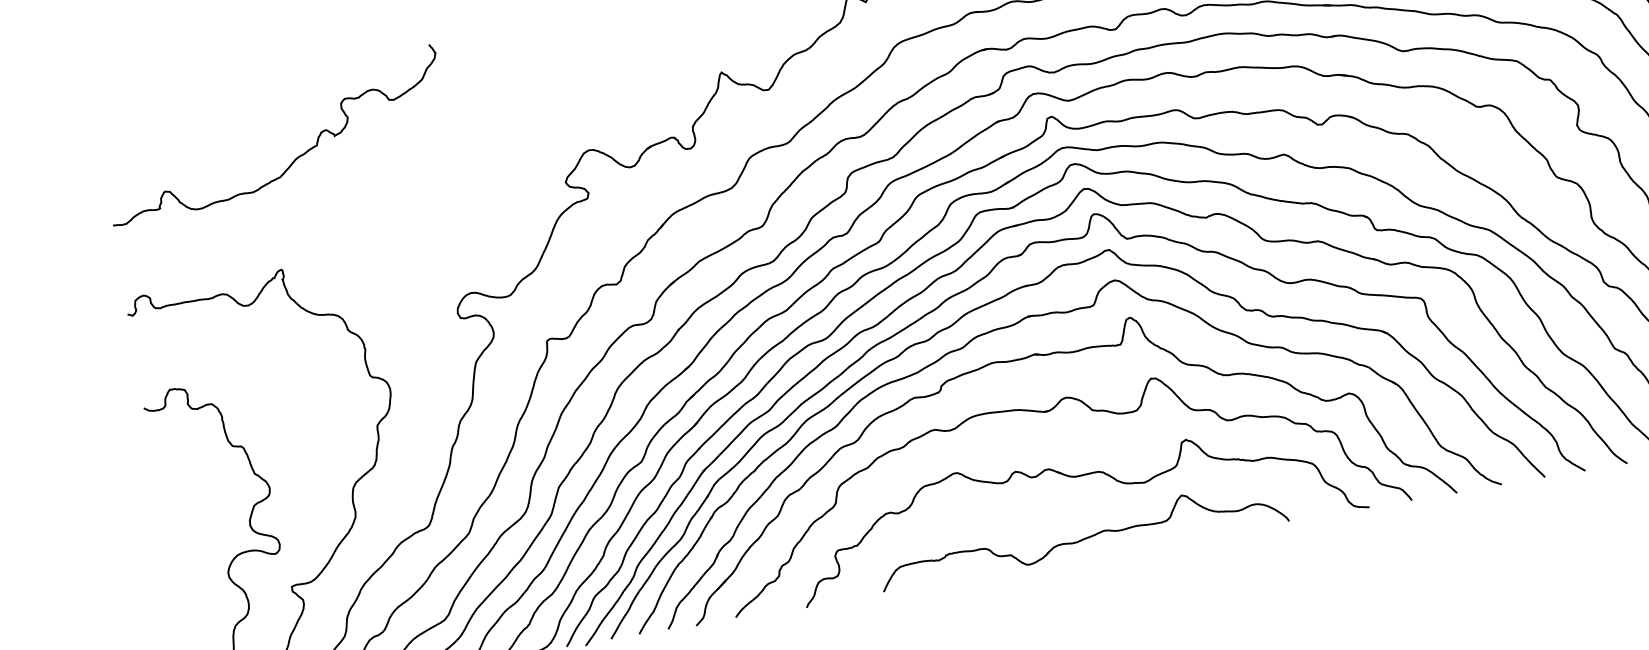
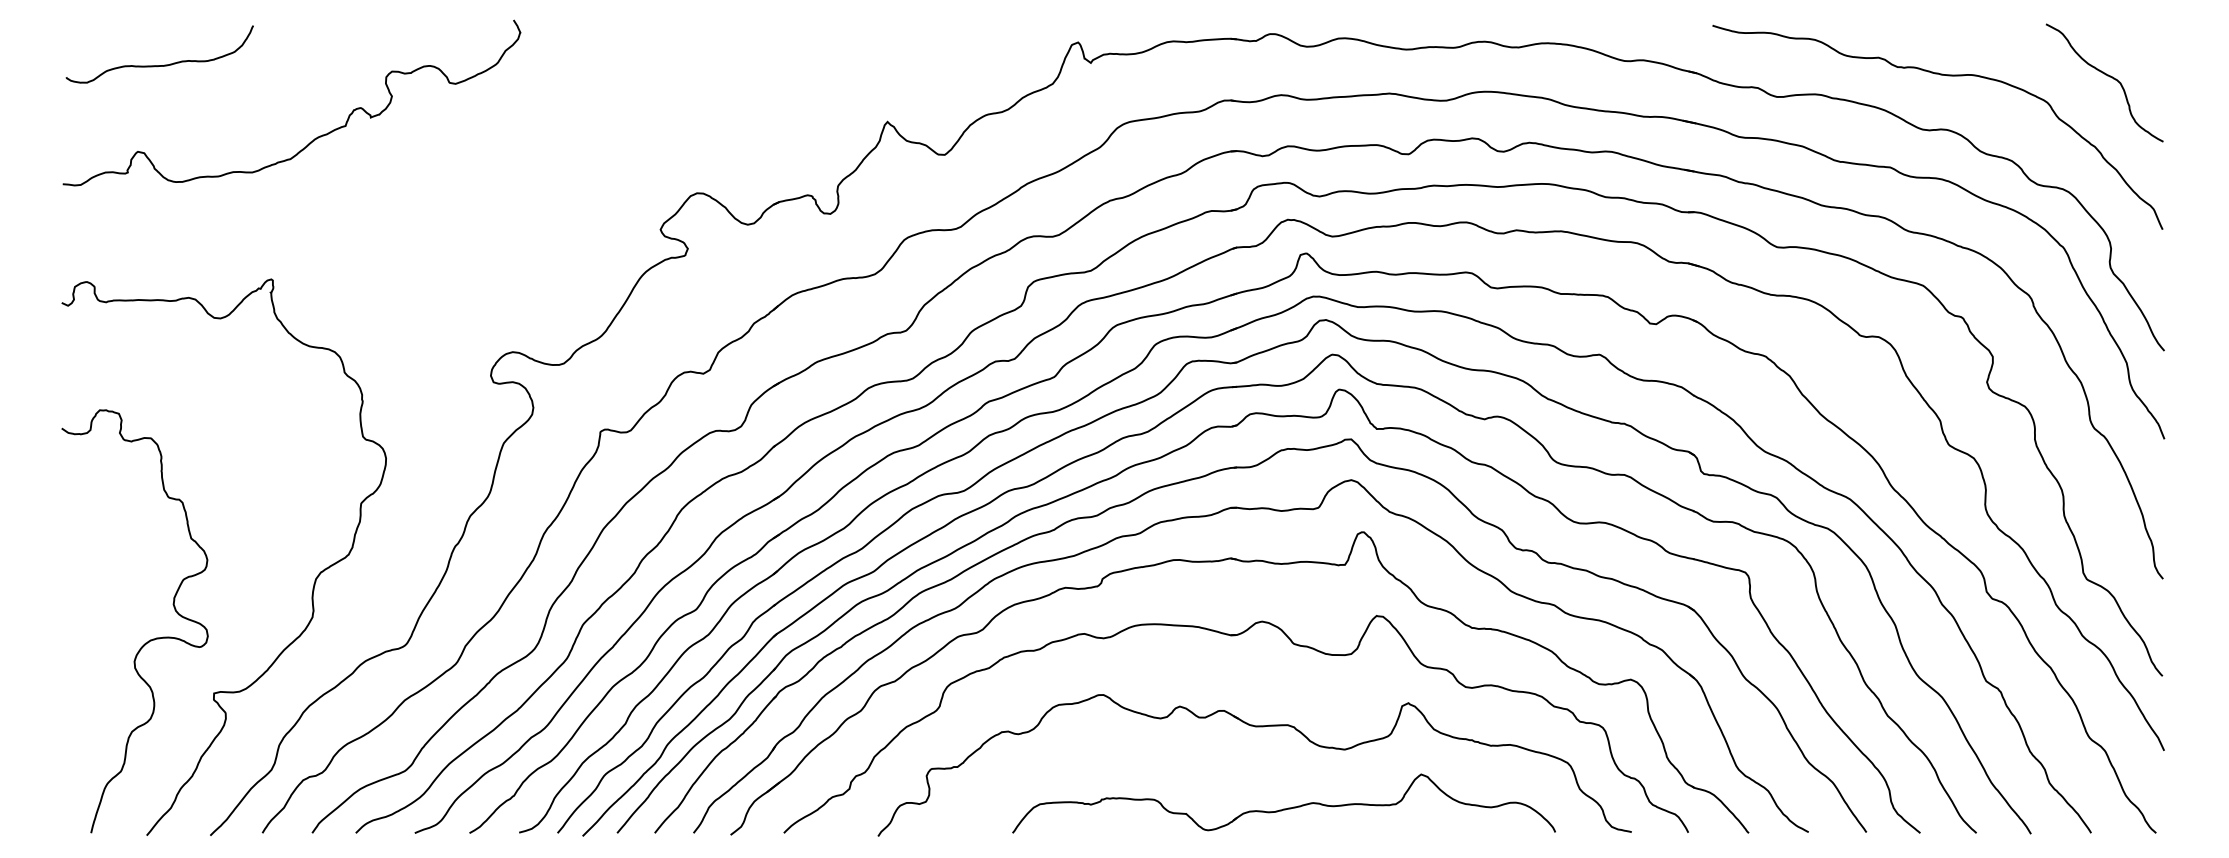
curve: (169, 124) -> (159, 65), added
part: (1082, 534) -> (1283, 803), moved

